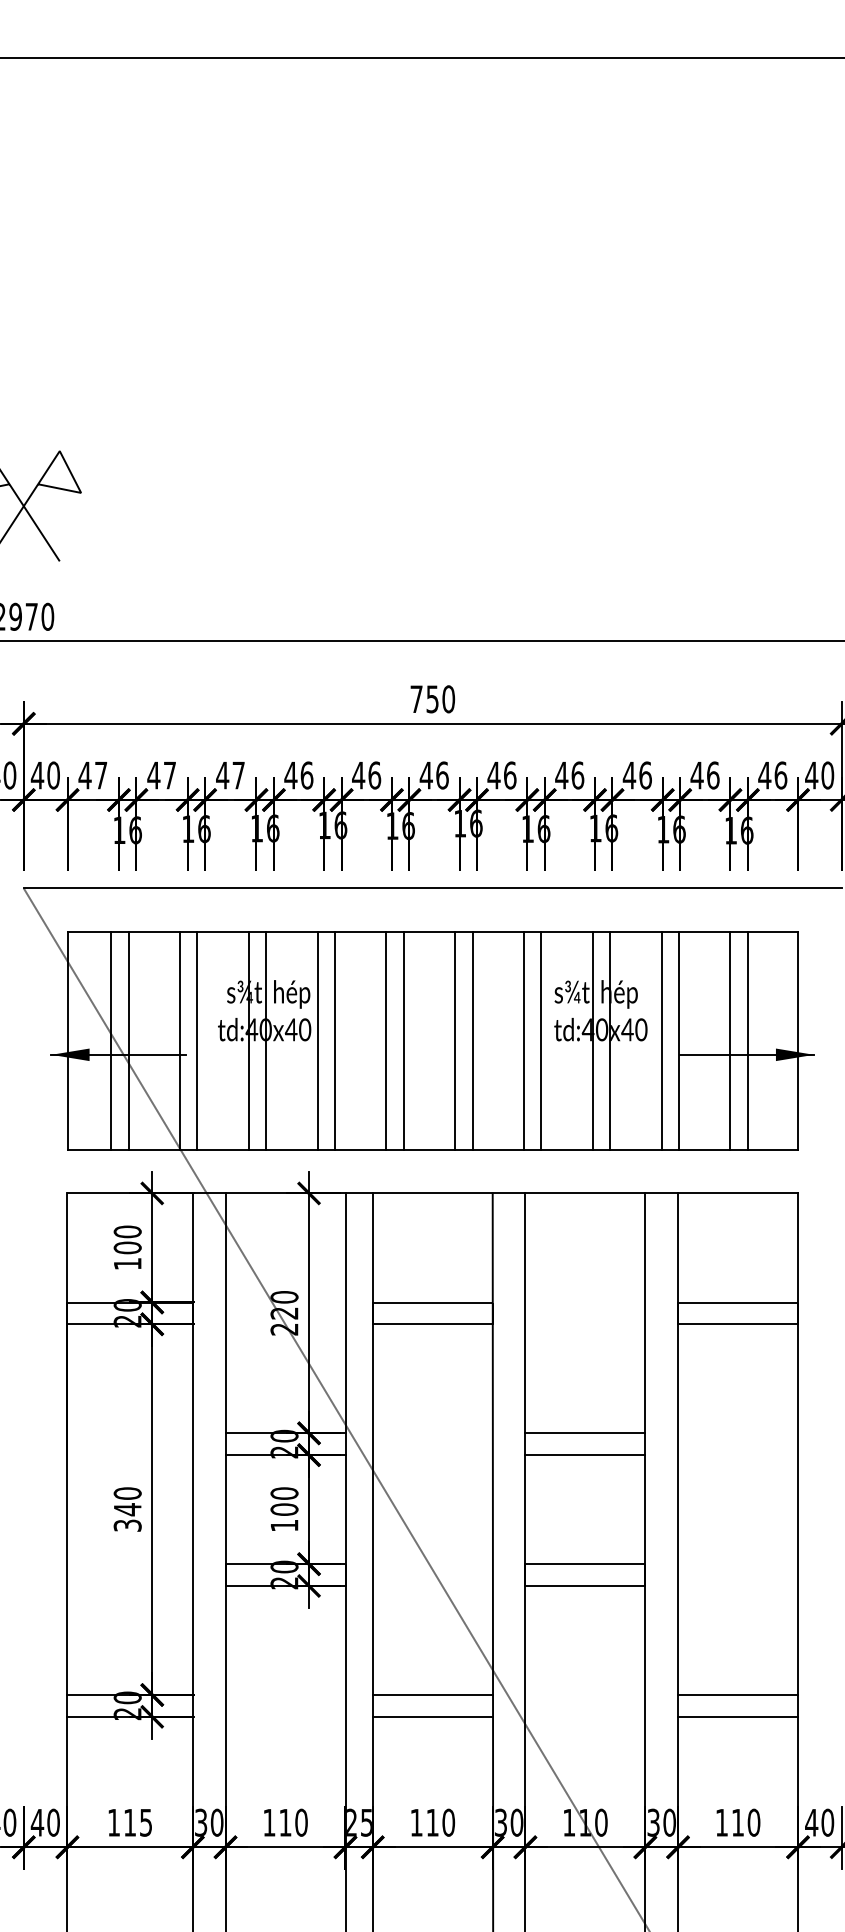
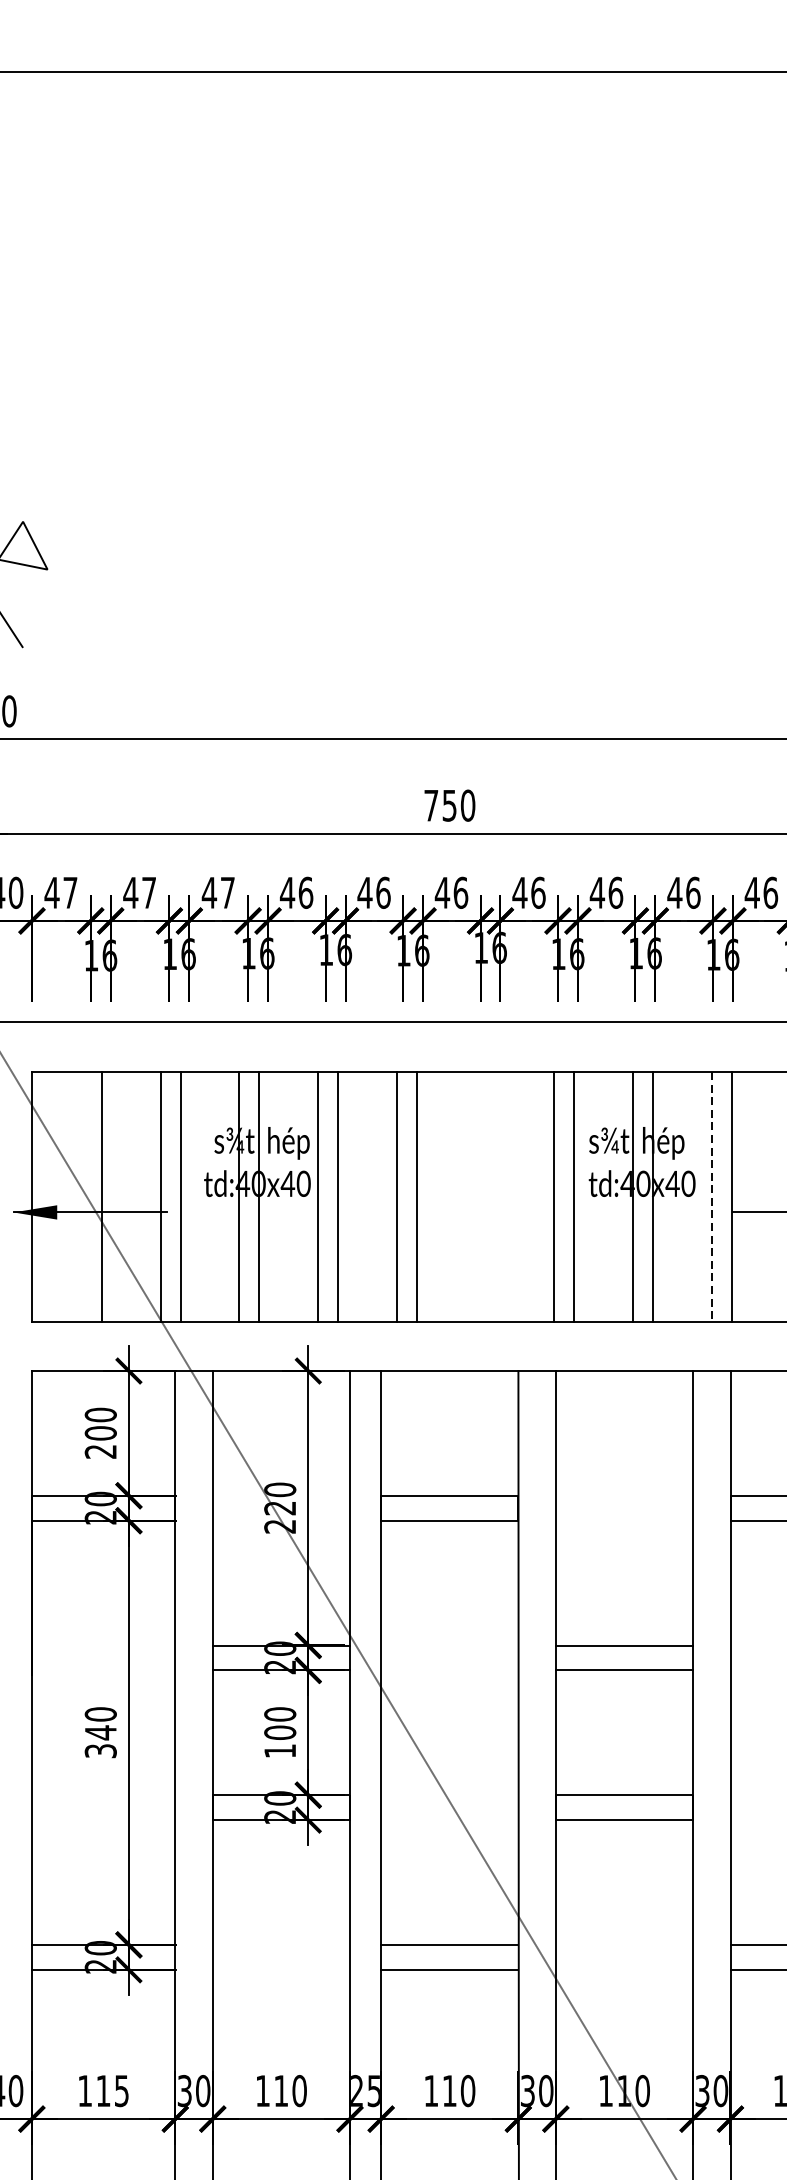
line: (111, 1041) -> (82, 1197), removed
line: (455, 1041) -> (475, 1197), removed
line: (472, 1041) -> (495, 1197), removed
line: (661, 1041) -> (711, 1197), solid -> dashed
text: (127, 1264) -> (100, 1452), 100 -> 200

